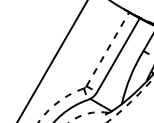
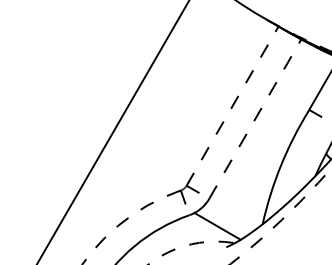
line: (118, 55) -> (255, 119), solid -> dashed

